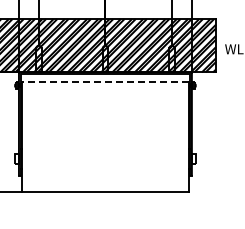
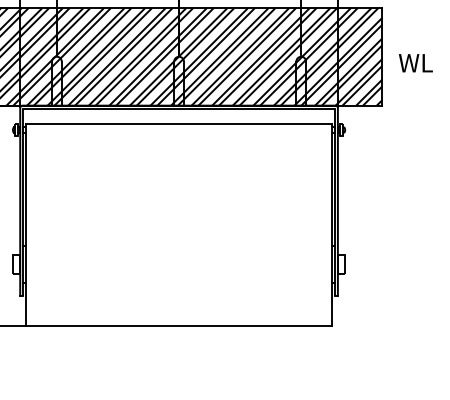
line: (104, 82) -> (177, 124), dashed -> solid

